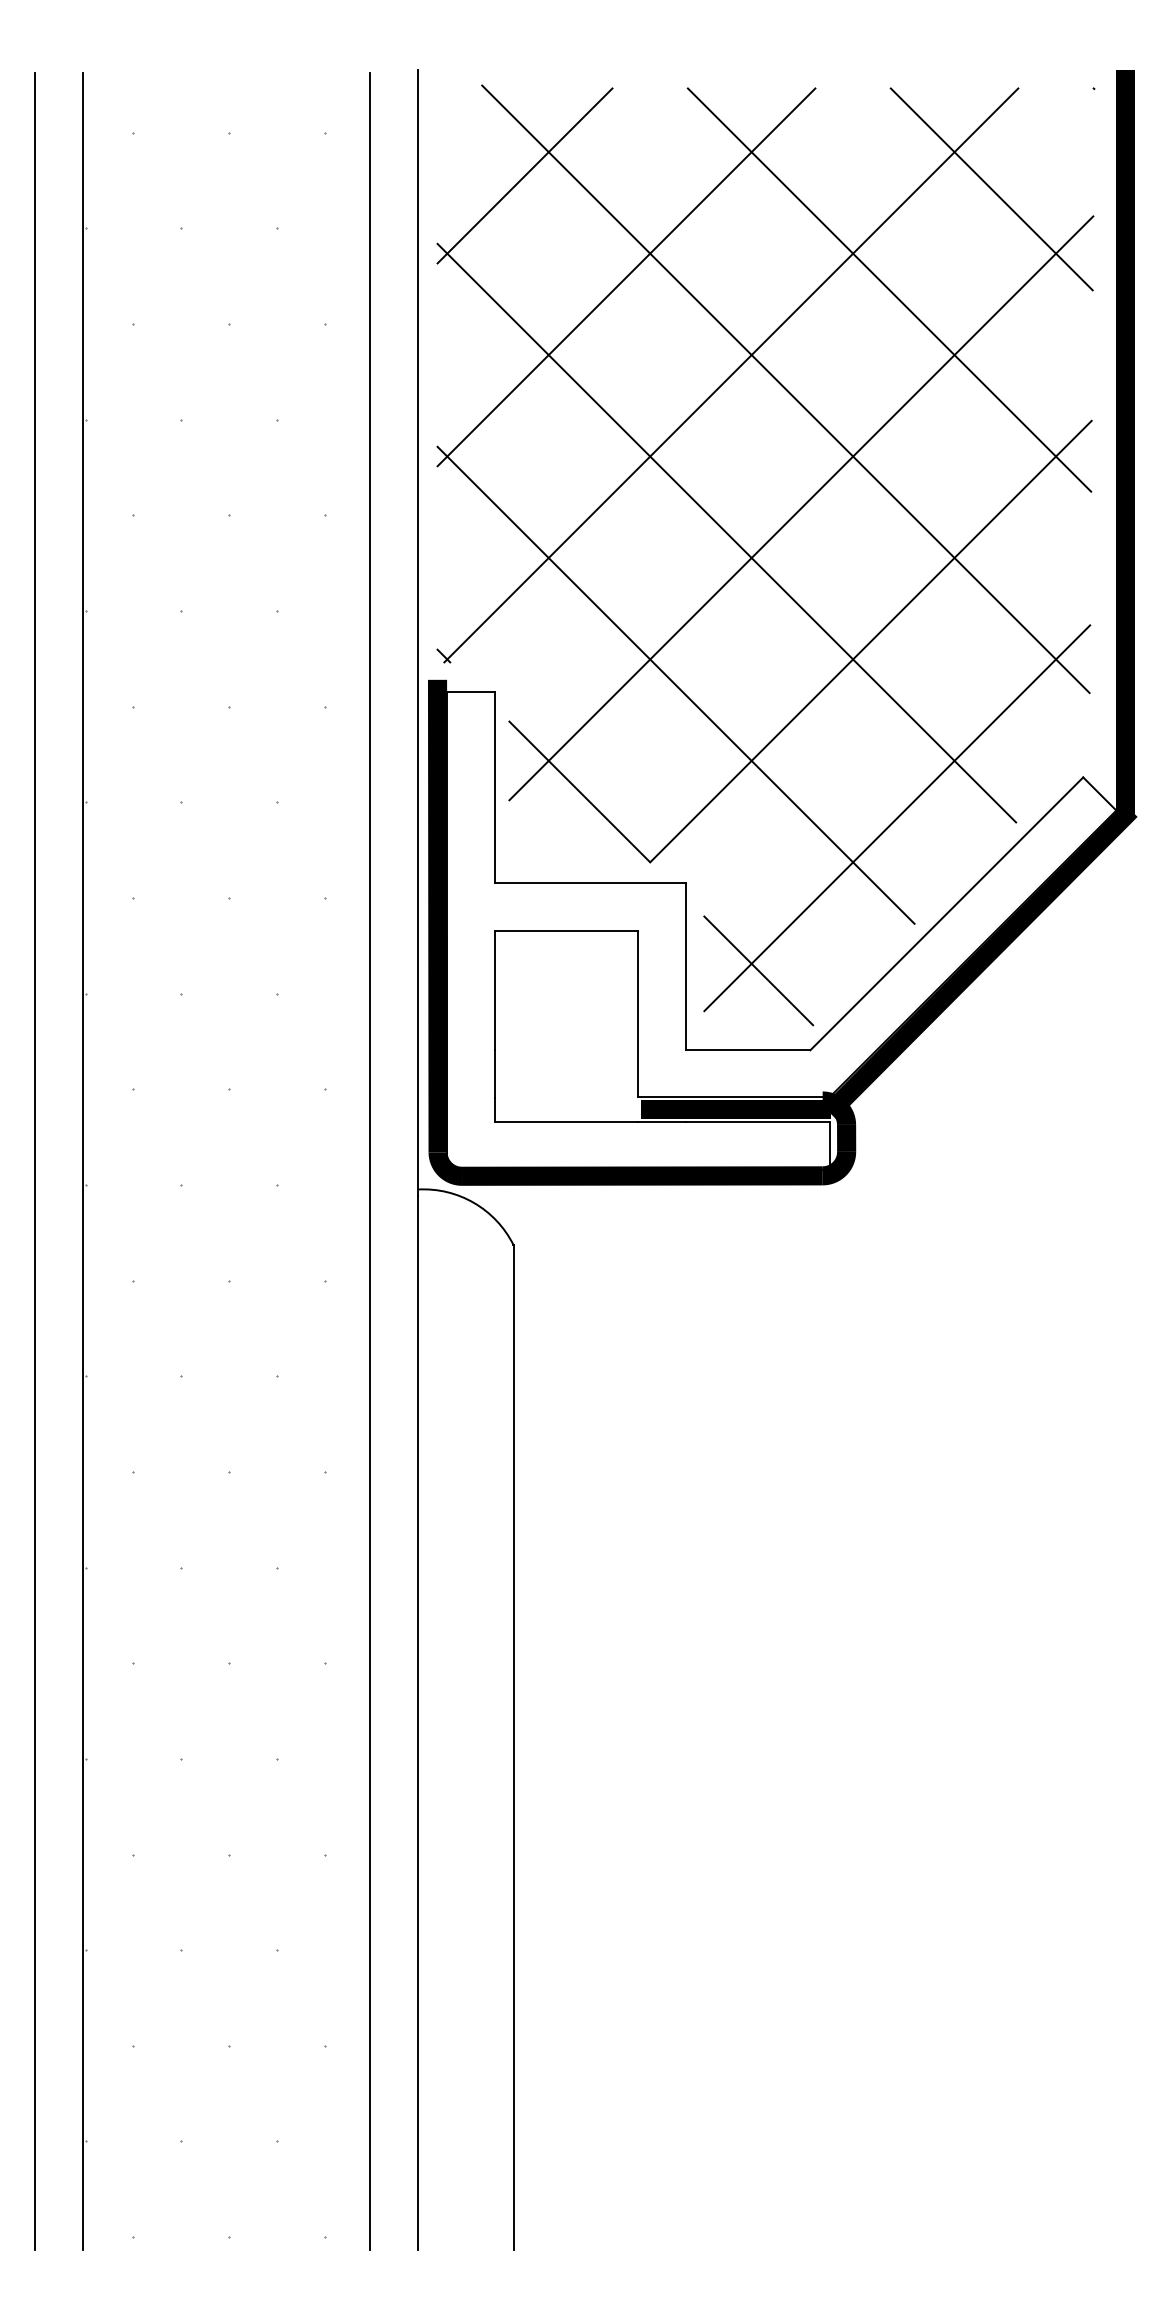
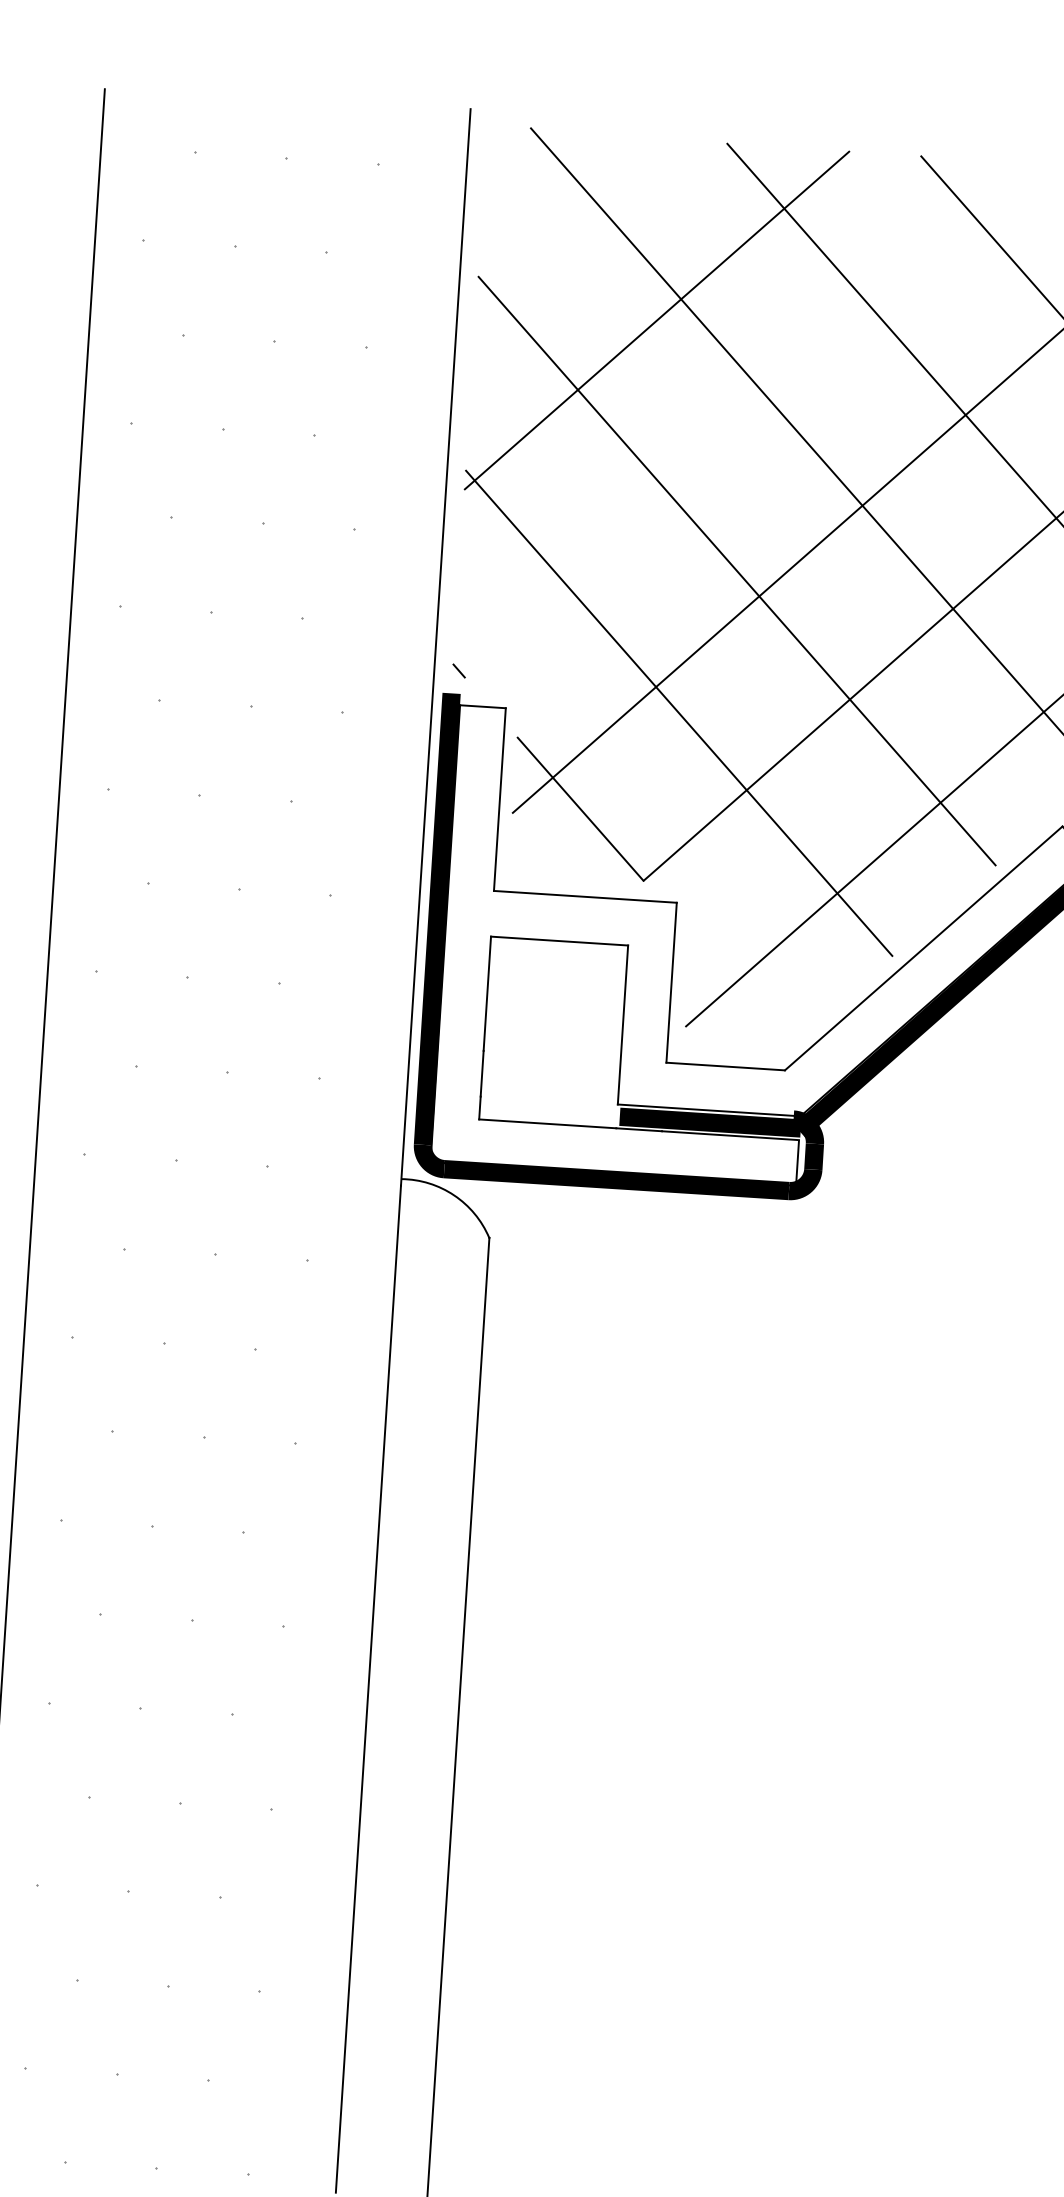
line: (524, 175) -> (565, 216), removed
line: (731, 375) -> (751, 420), removed
line: (758, 970) -> (740, 990), removed
line: (83, 1161) -> (83, 1131), removed
line: (370, 1161) -> (357, 1149), removed

